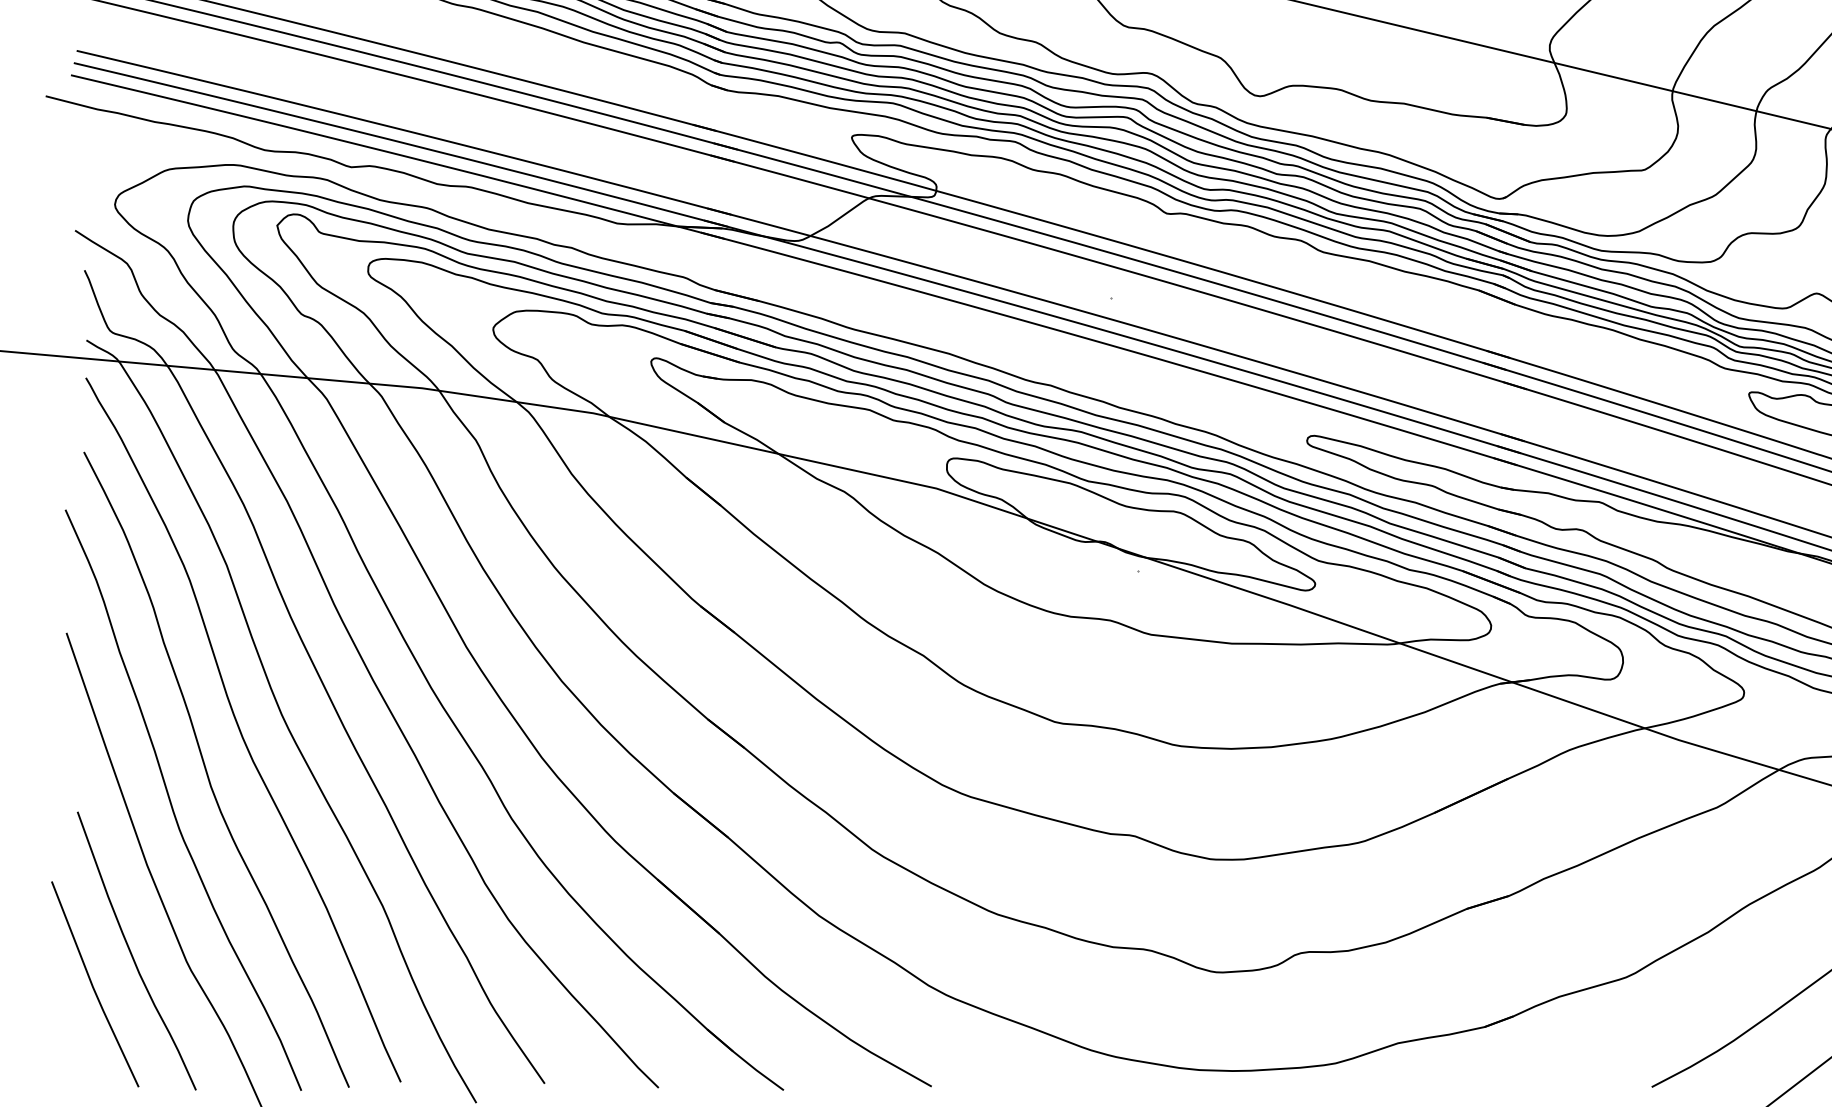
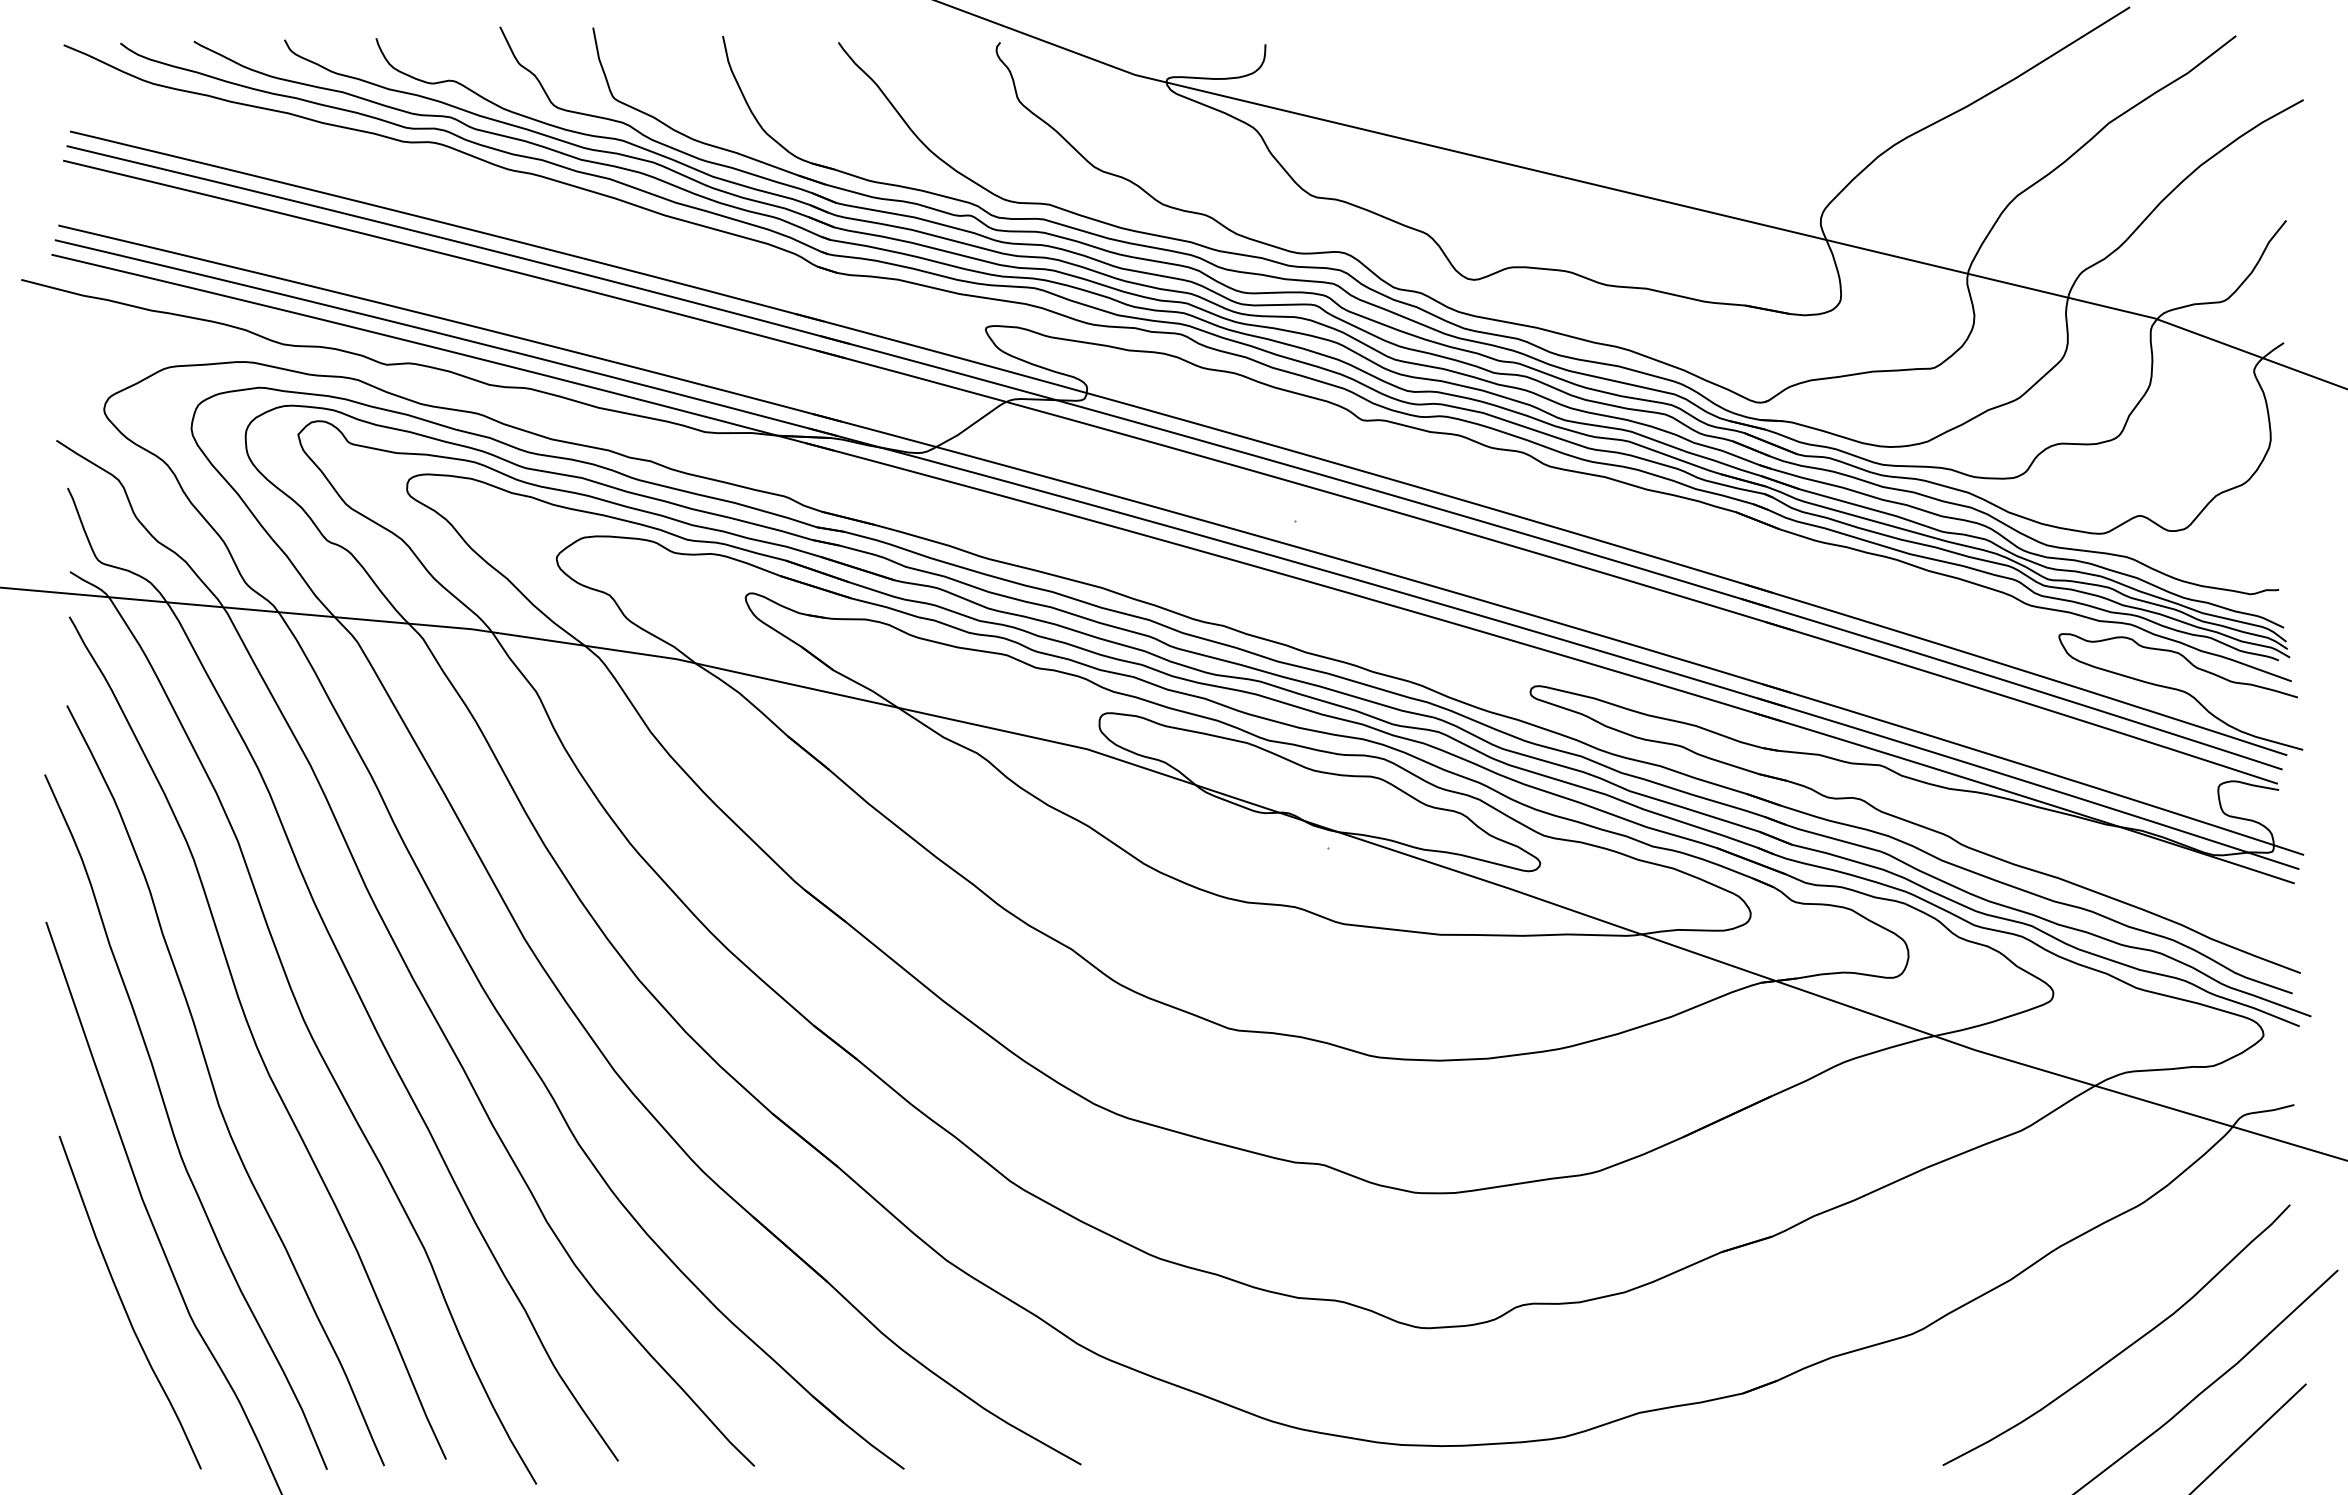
line: (93, 986) -> (78, 1344), removed

